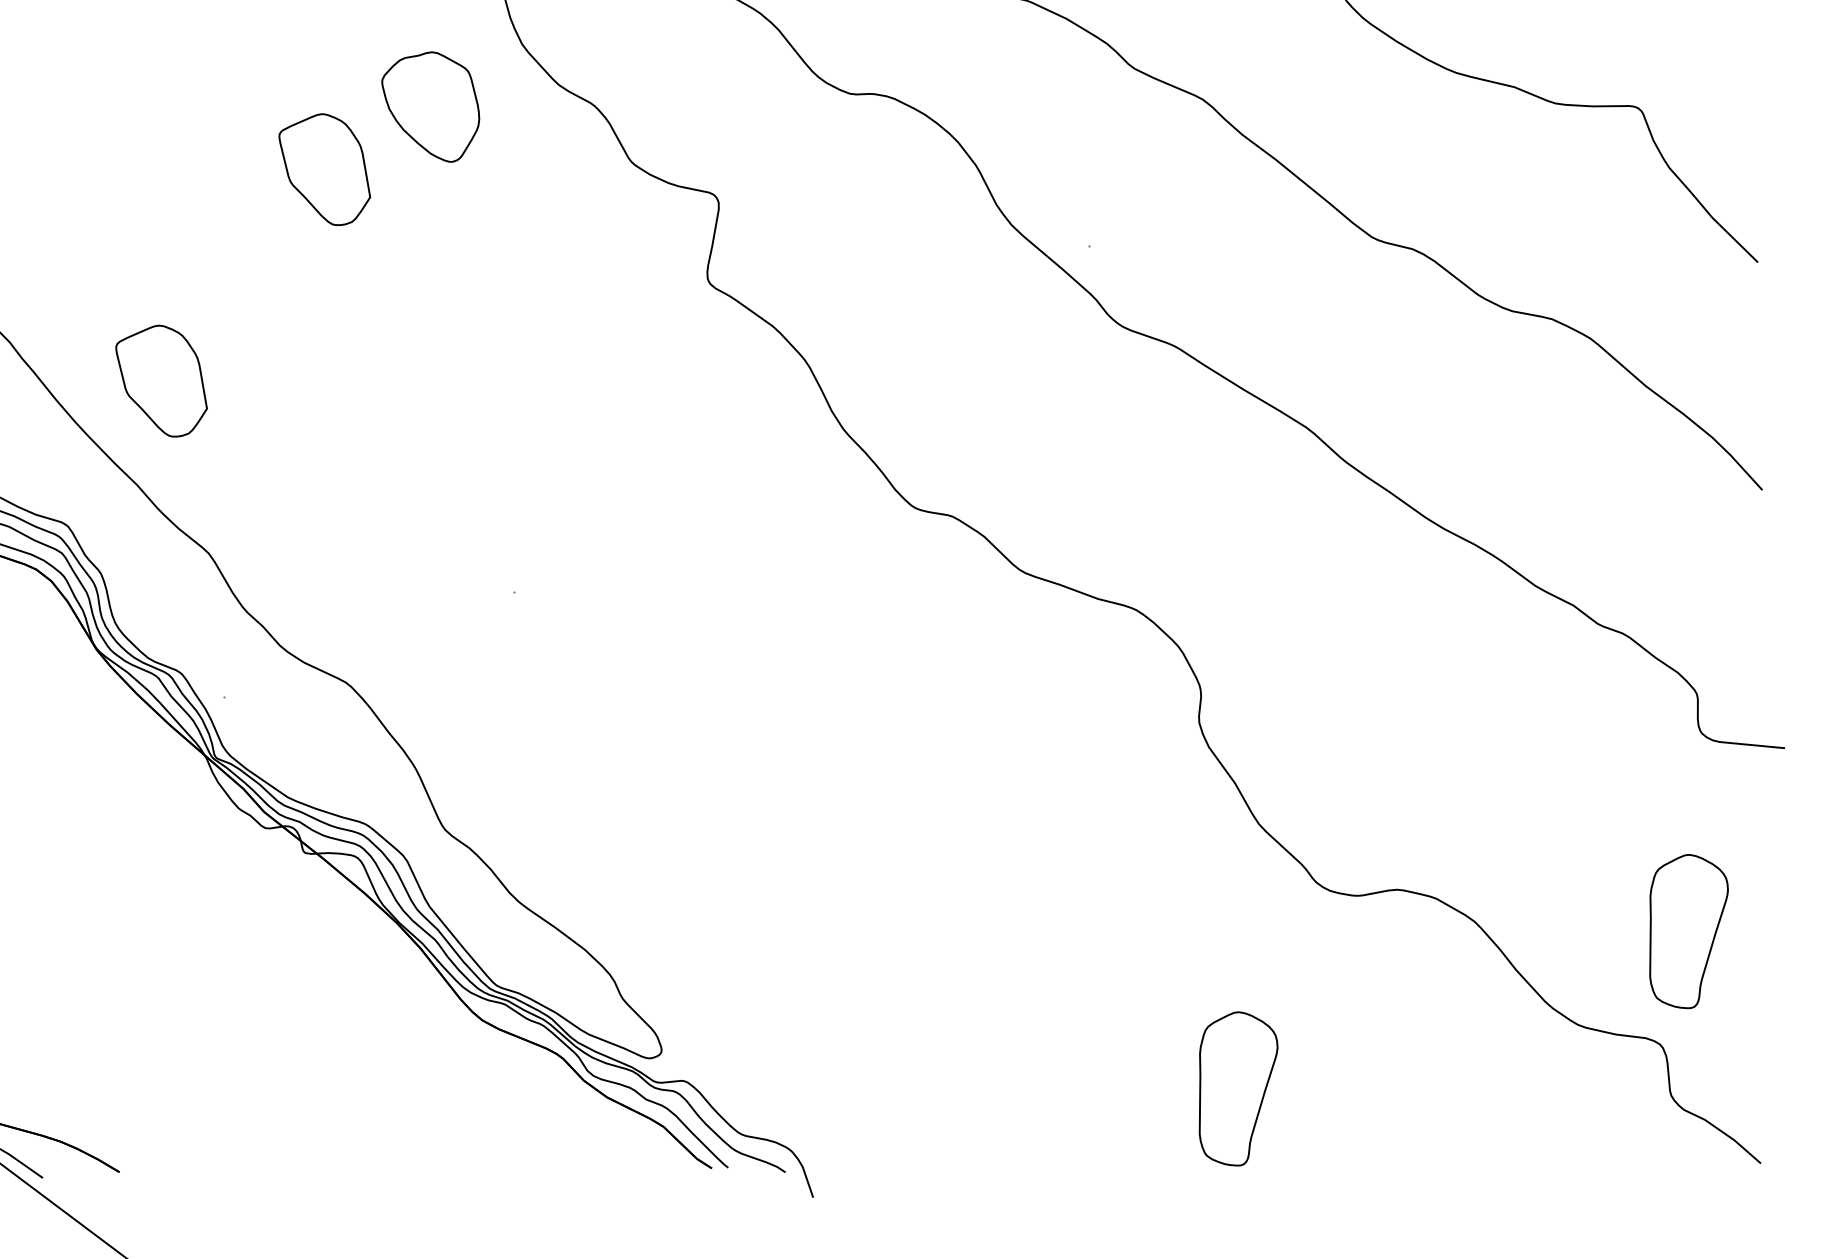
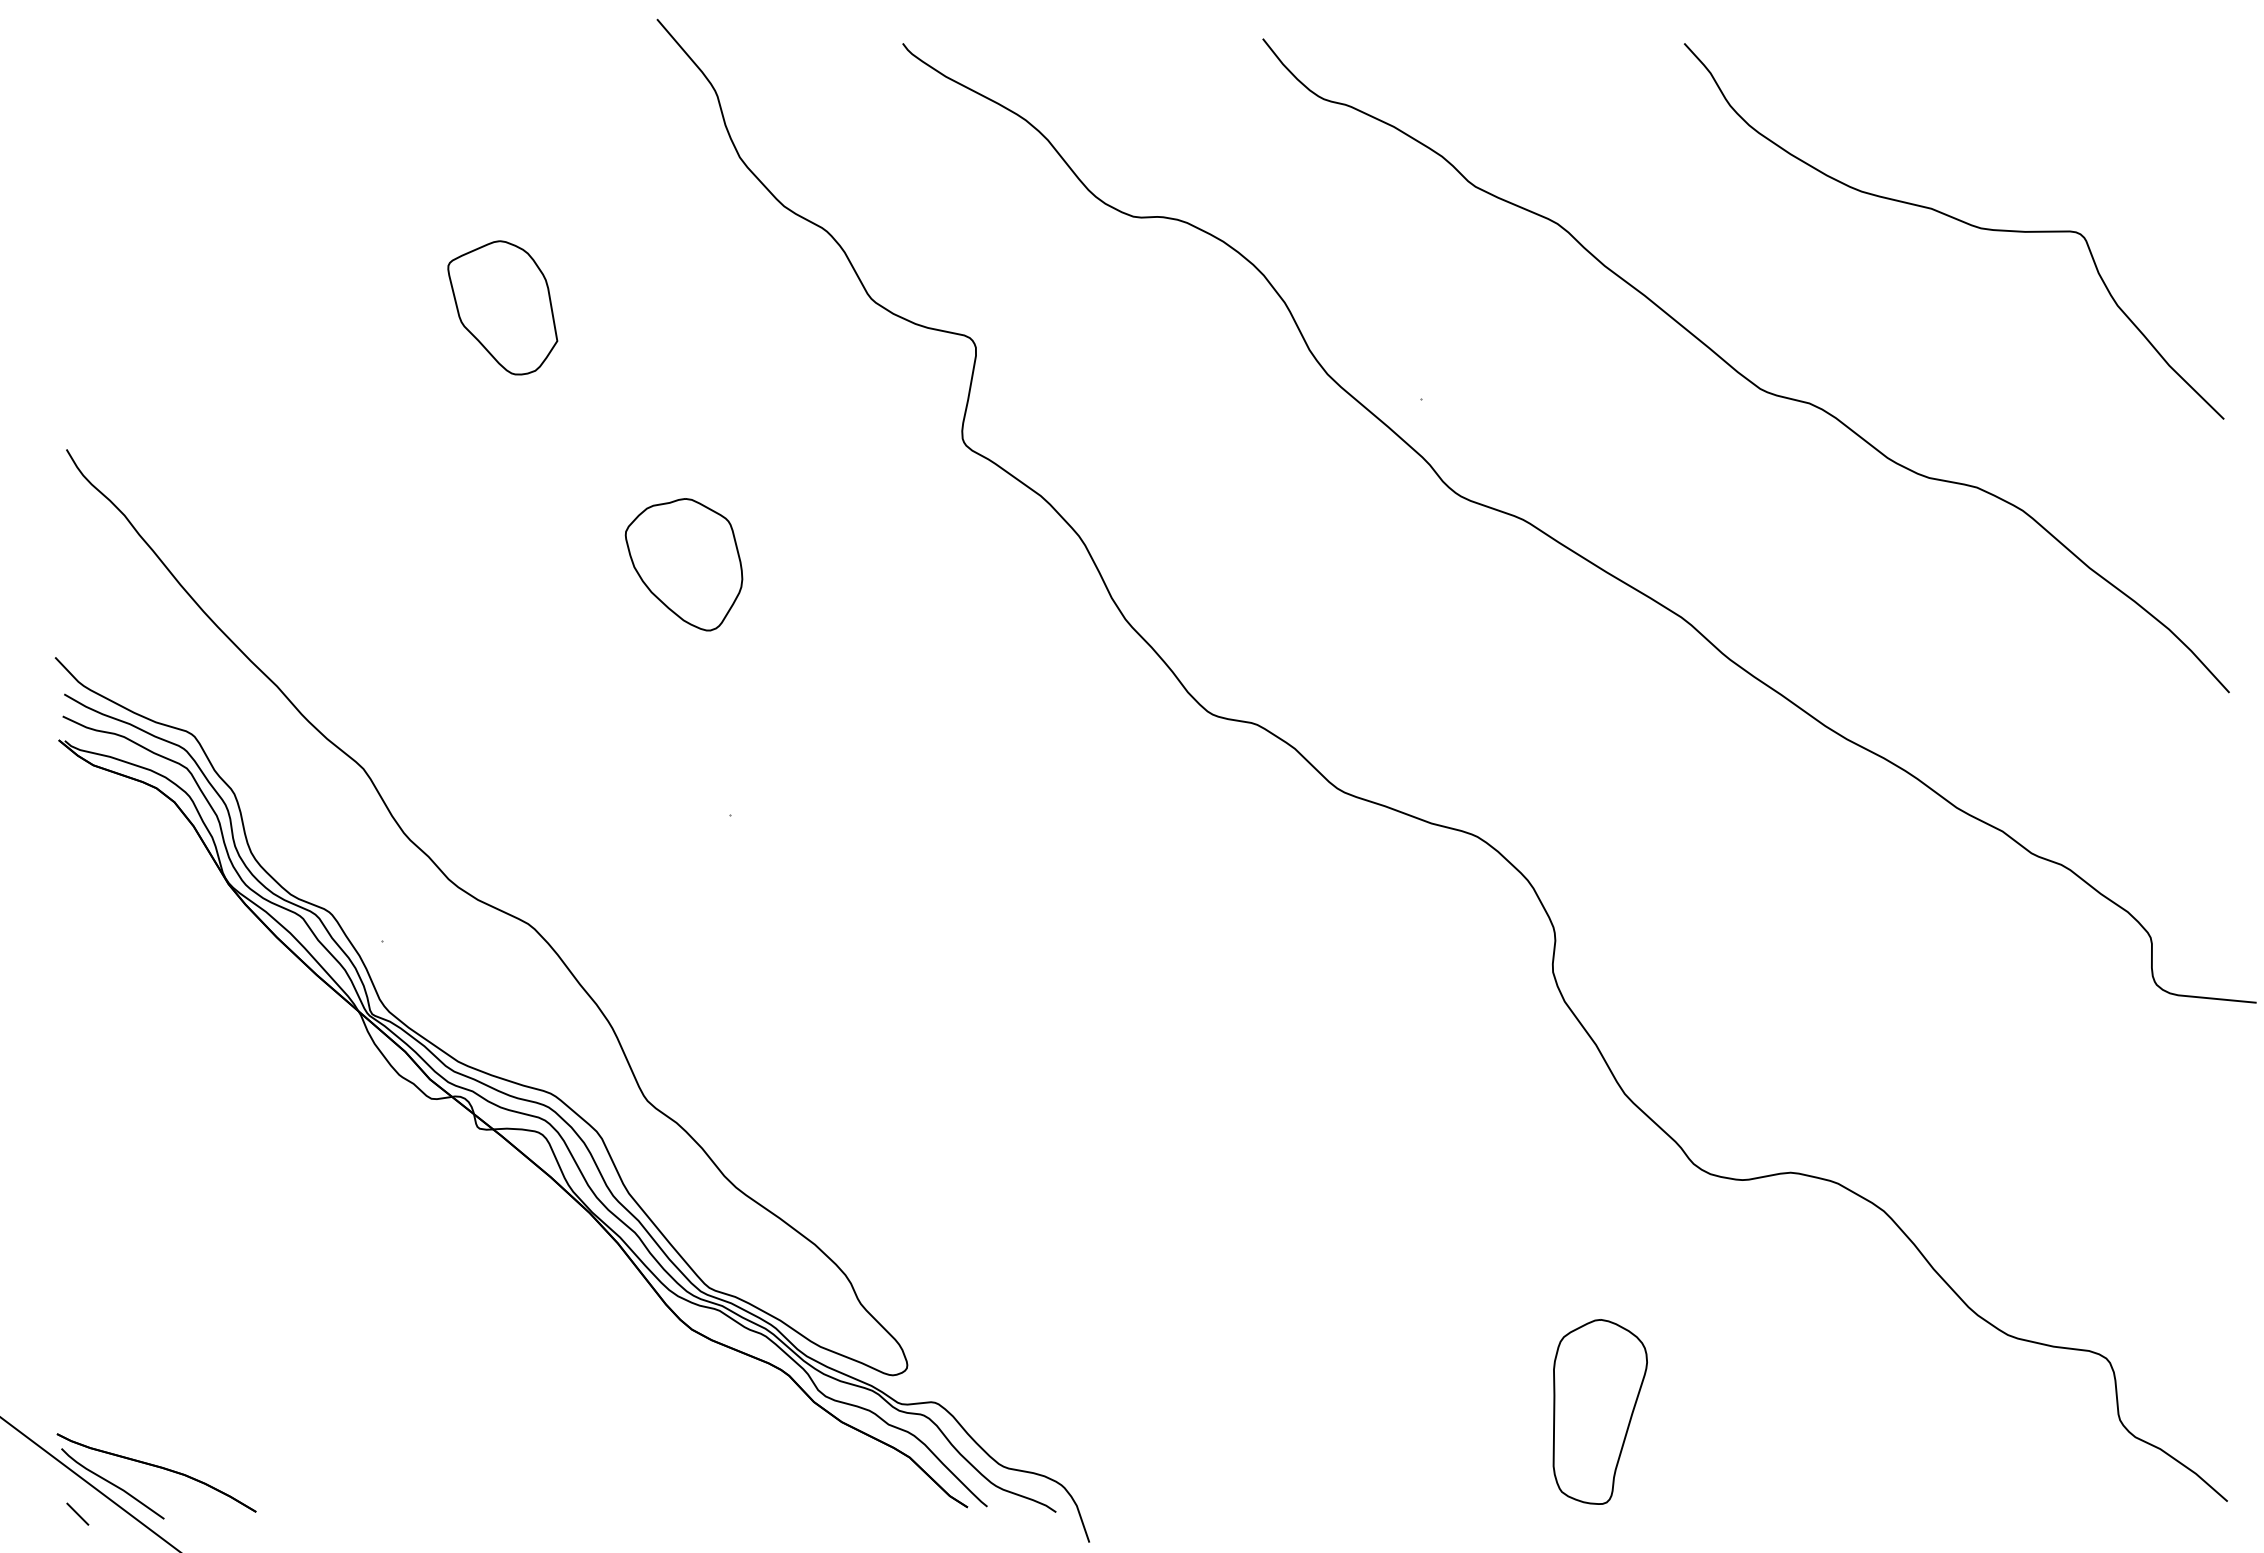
part: (430, 106) -> (683, 564), moved
part: (161, 380) -> (306, 561), removed
part: (1688, 931) -> (2140, 1222), removed

